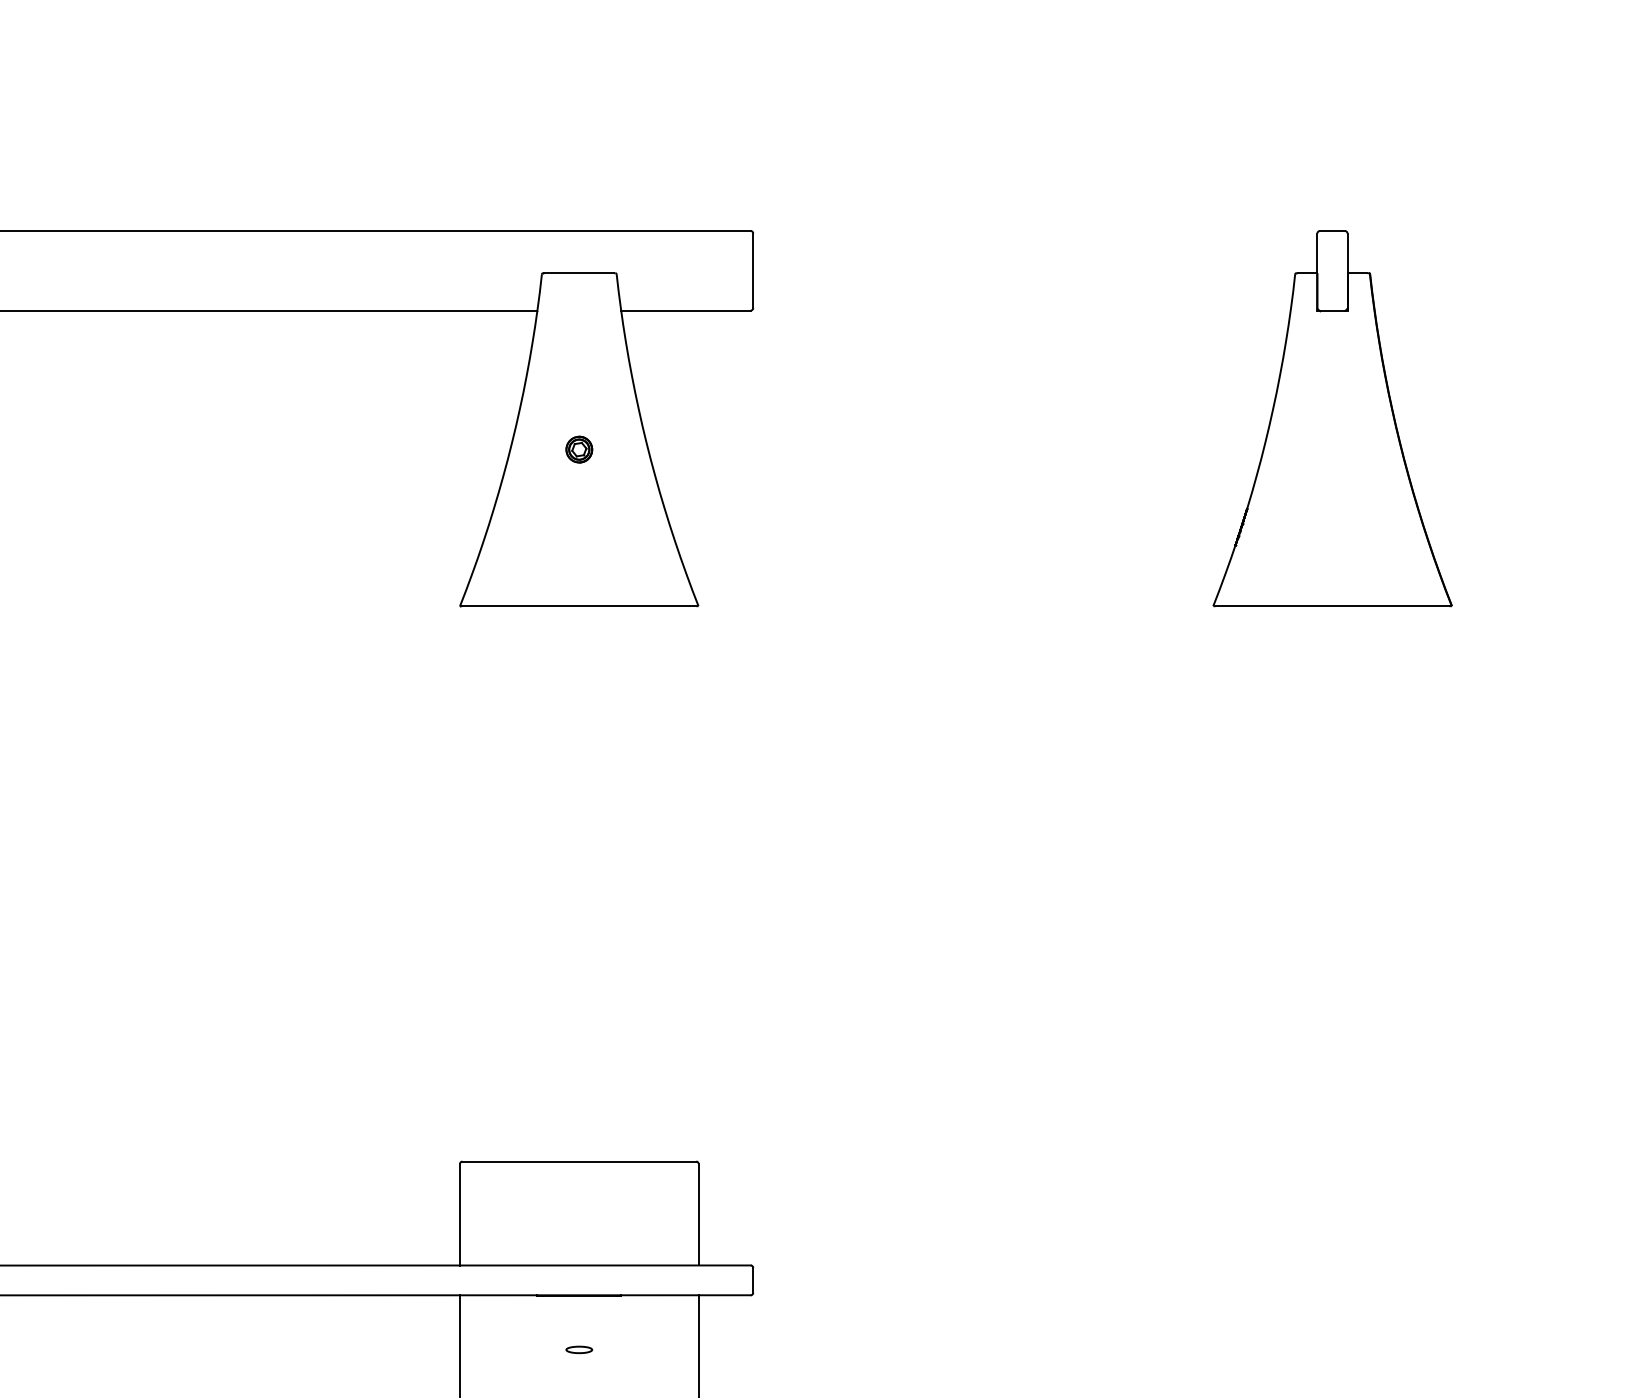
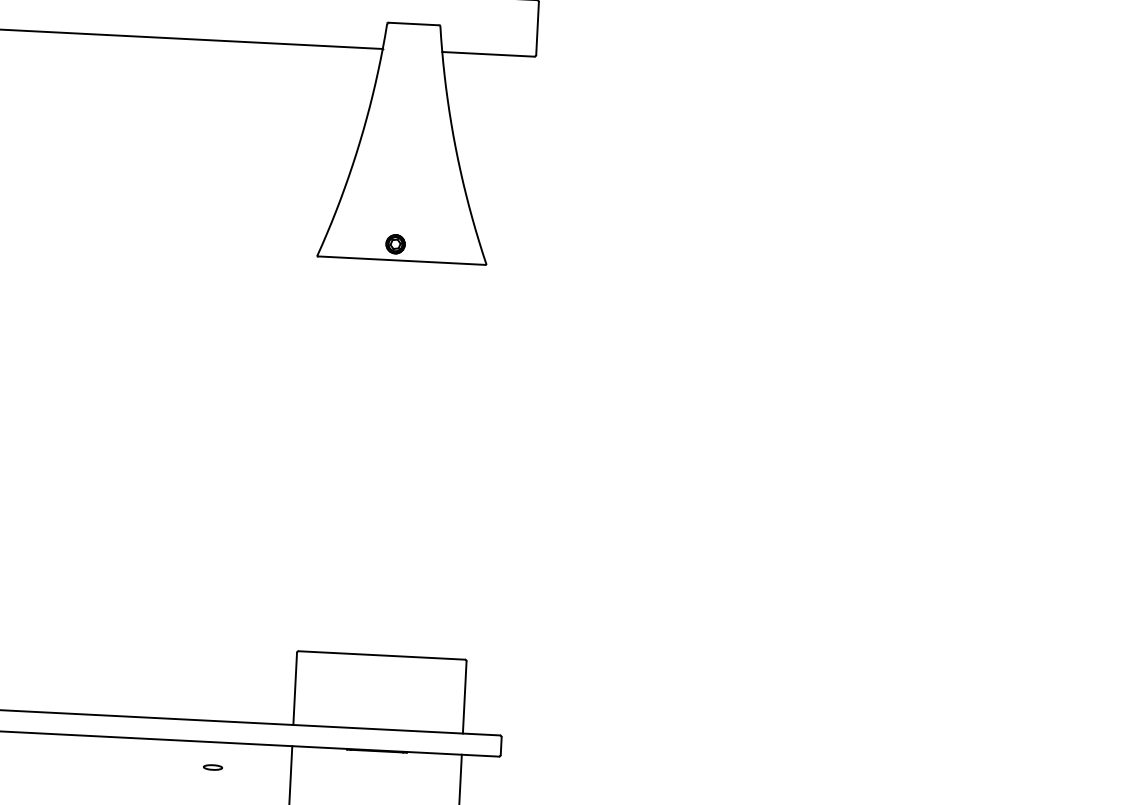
part: (1332, 418) -> (944, 154), removed
part: (579, 449) -> (395, 244), moved
part: (579, 1349) -> (213, 767), moved

